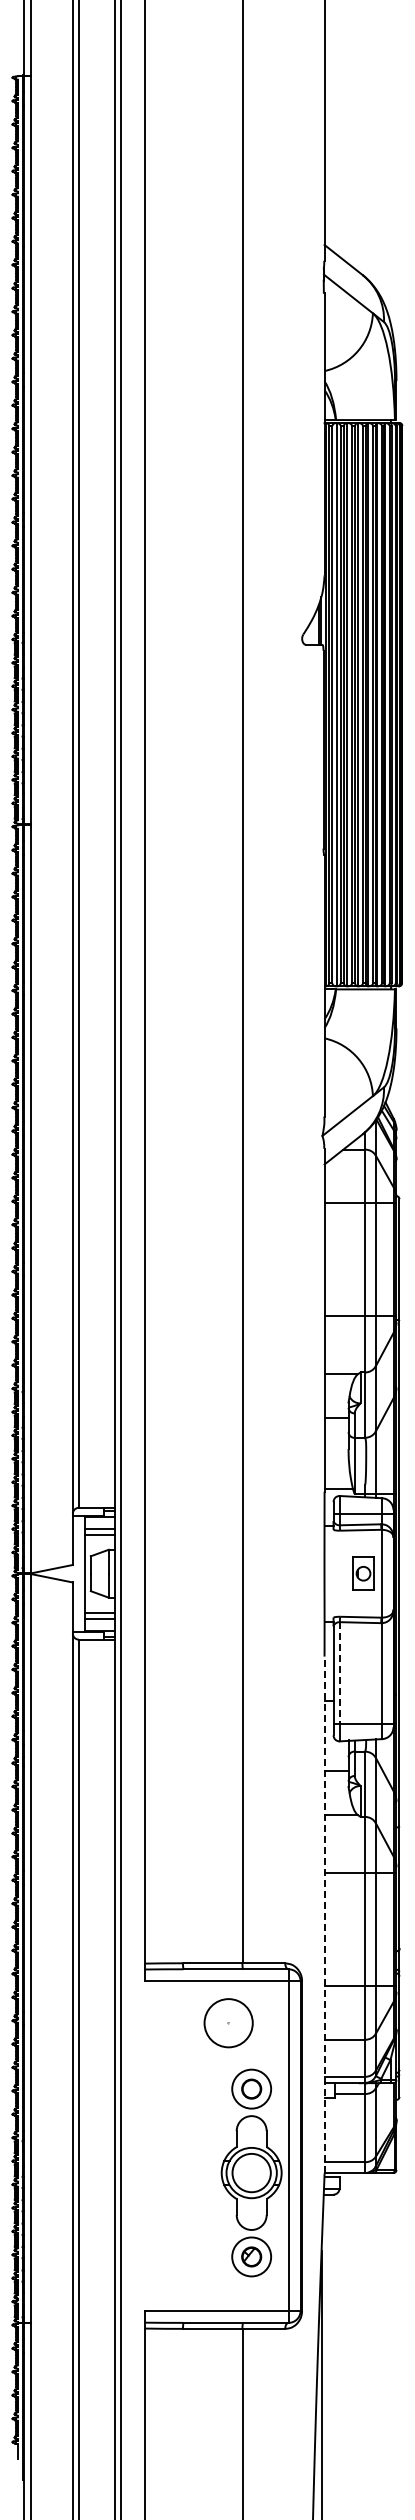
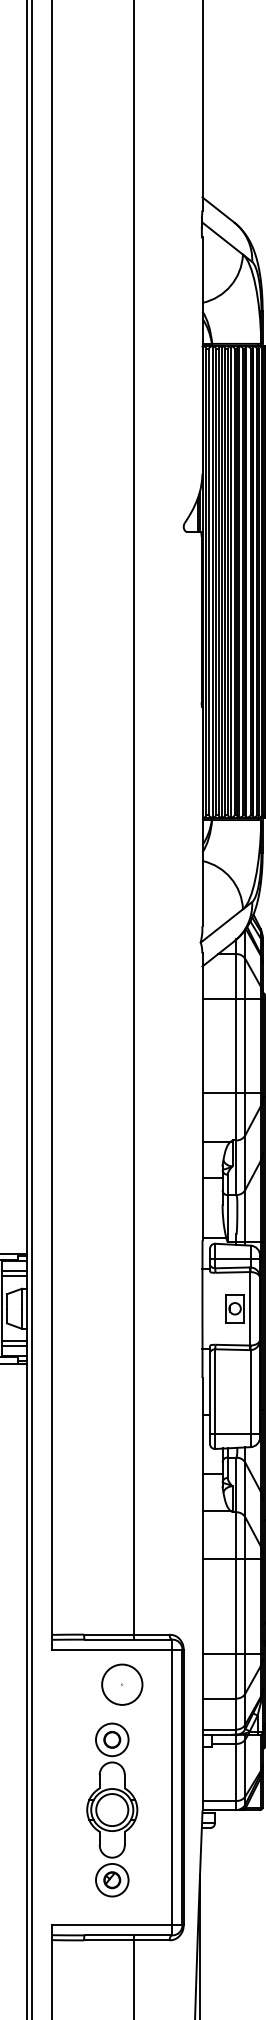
line: (339, 1672) -> (215, 1391), dashed -> solid
line: (324, 1914) -> (202, 1593), dashed -> solid
part: (251, 2172) -> (112, 1809), moved

